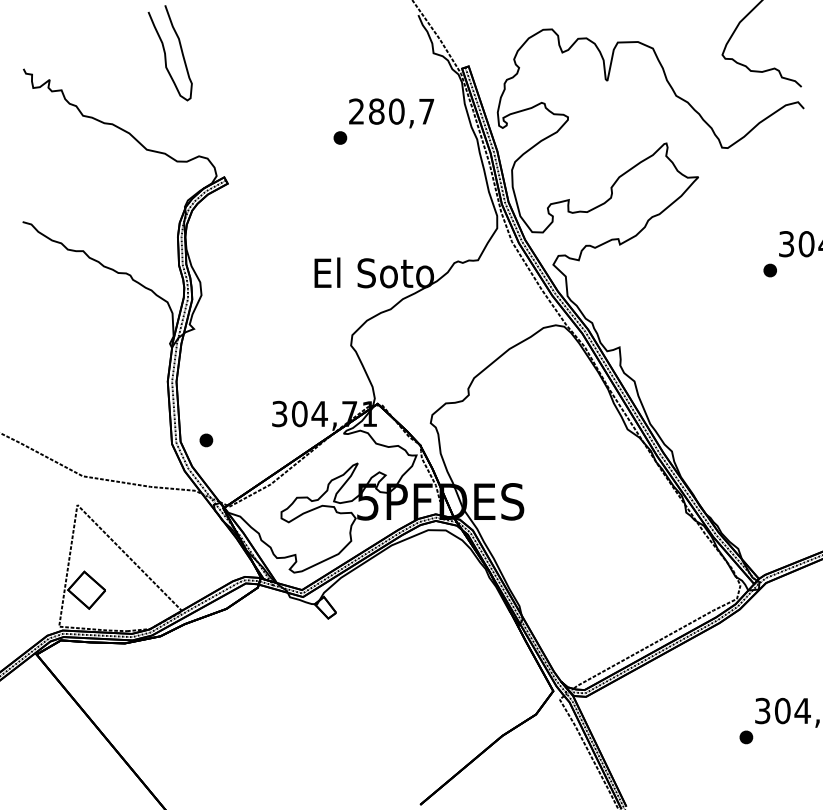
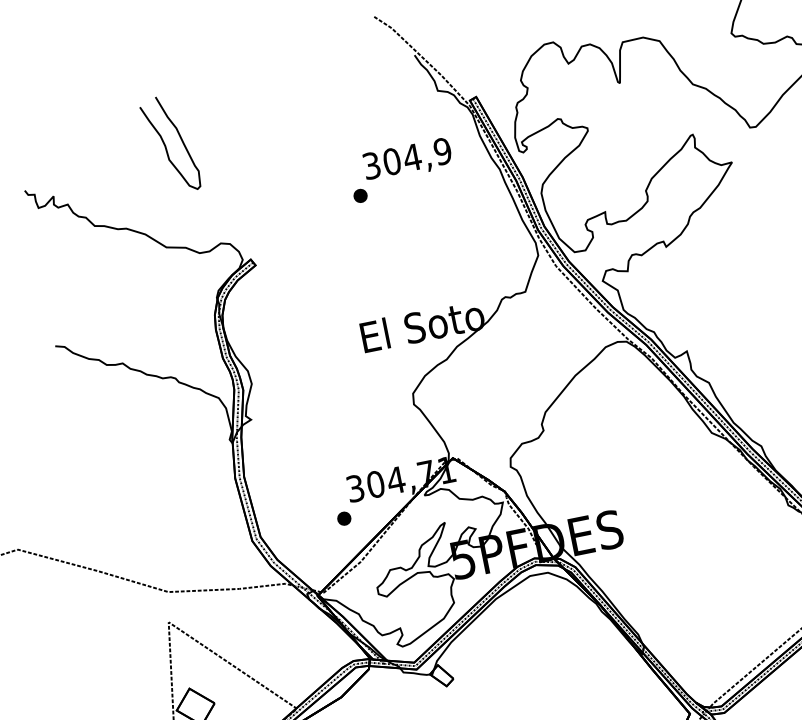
text: (391, 111) -> (407, 158), 280,7 -> 304,9
part: (206, 440) -> (344, 518), moved

